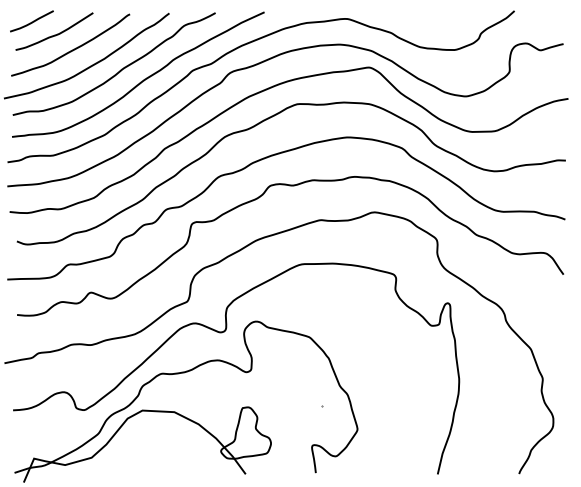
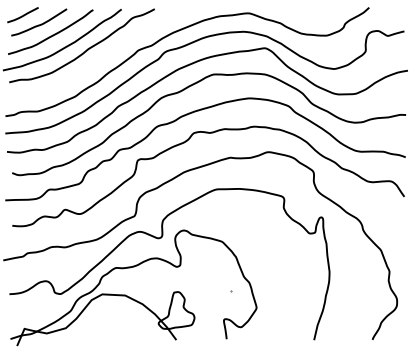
curve: (143, 79) -> (103, 56), removed

